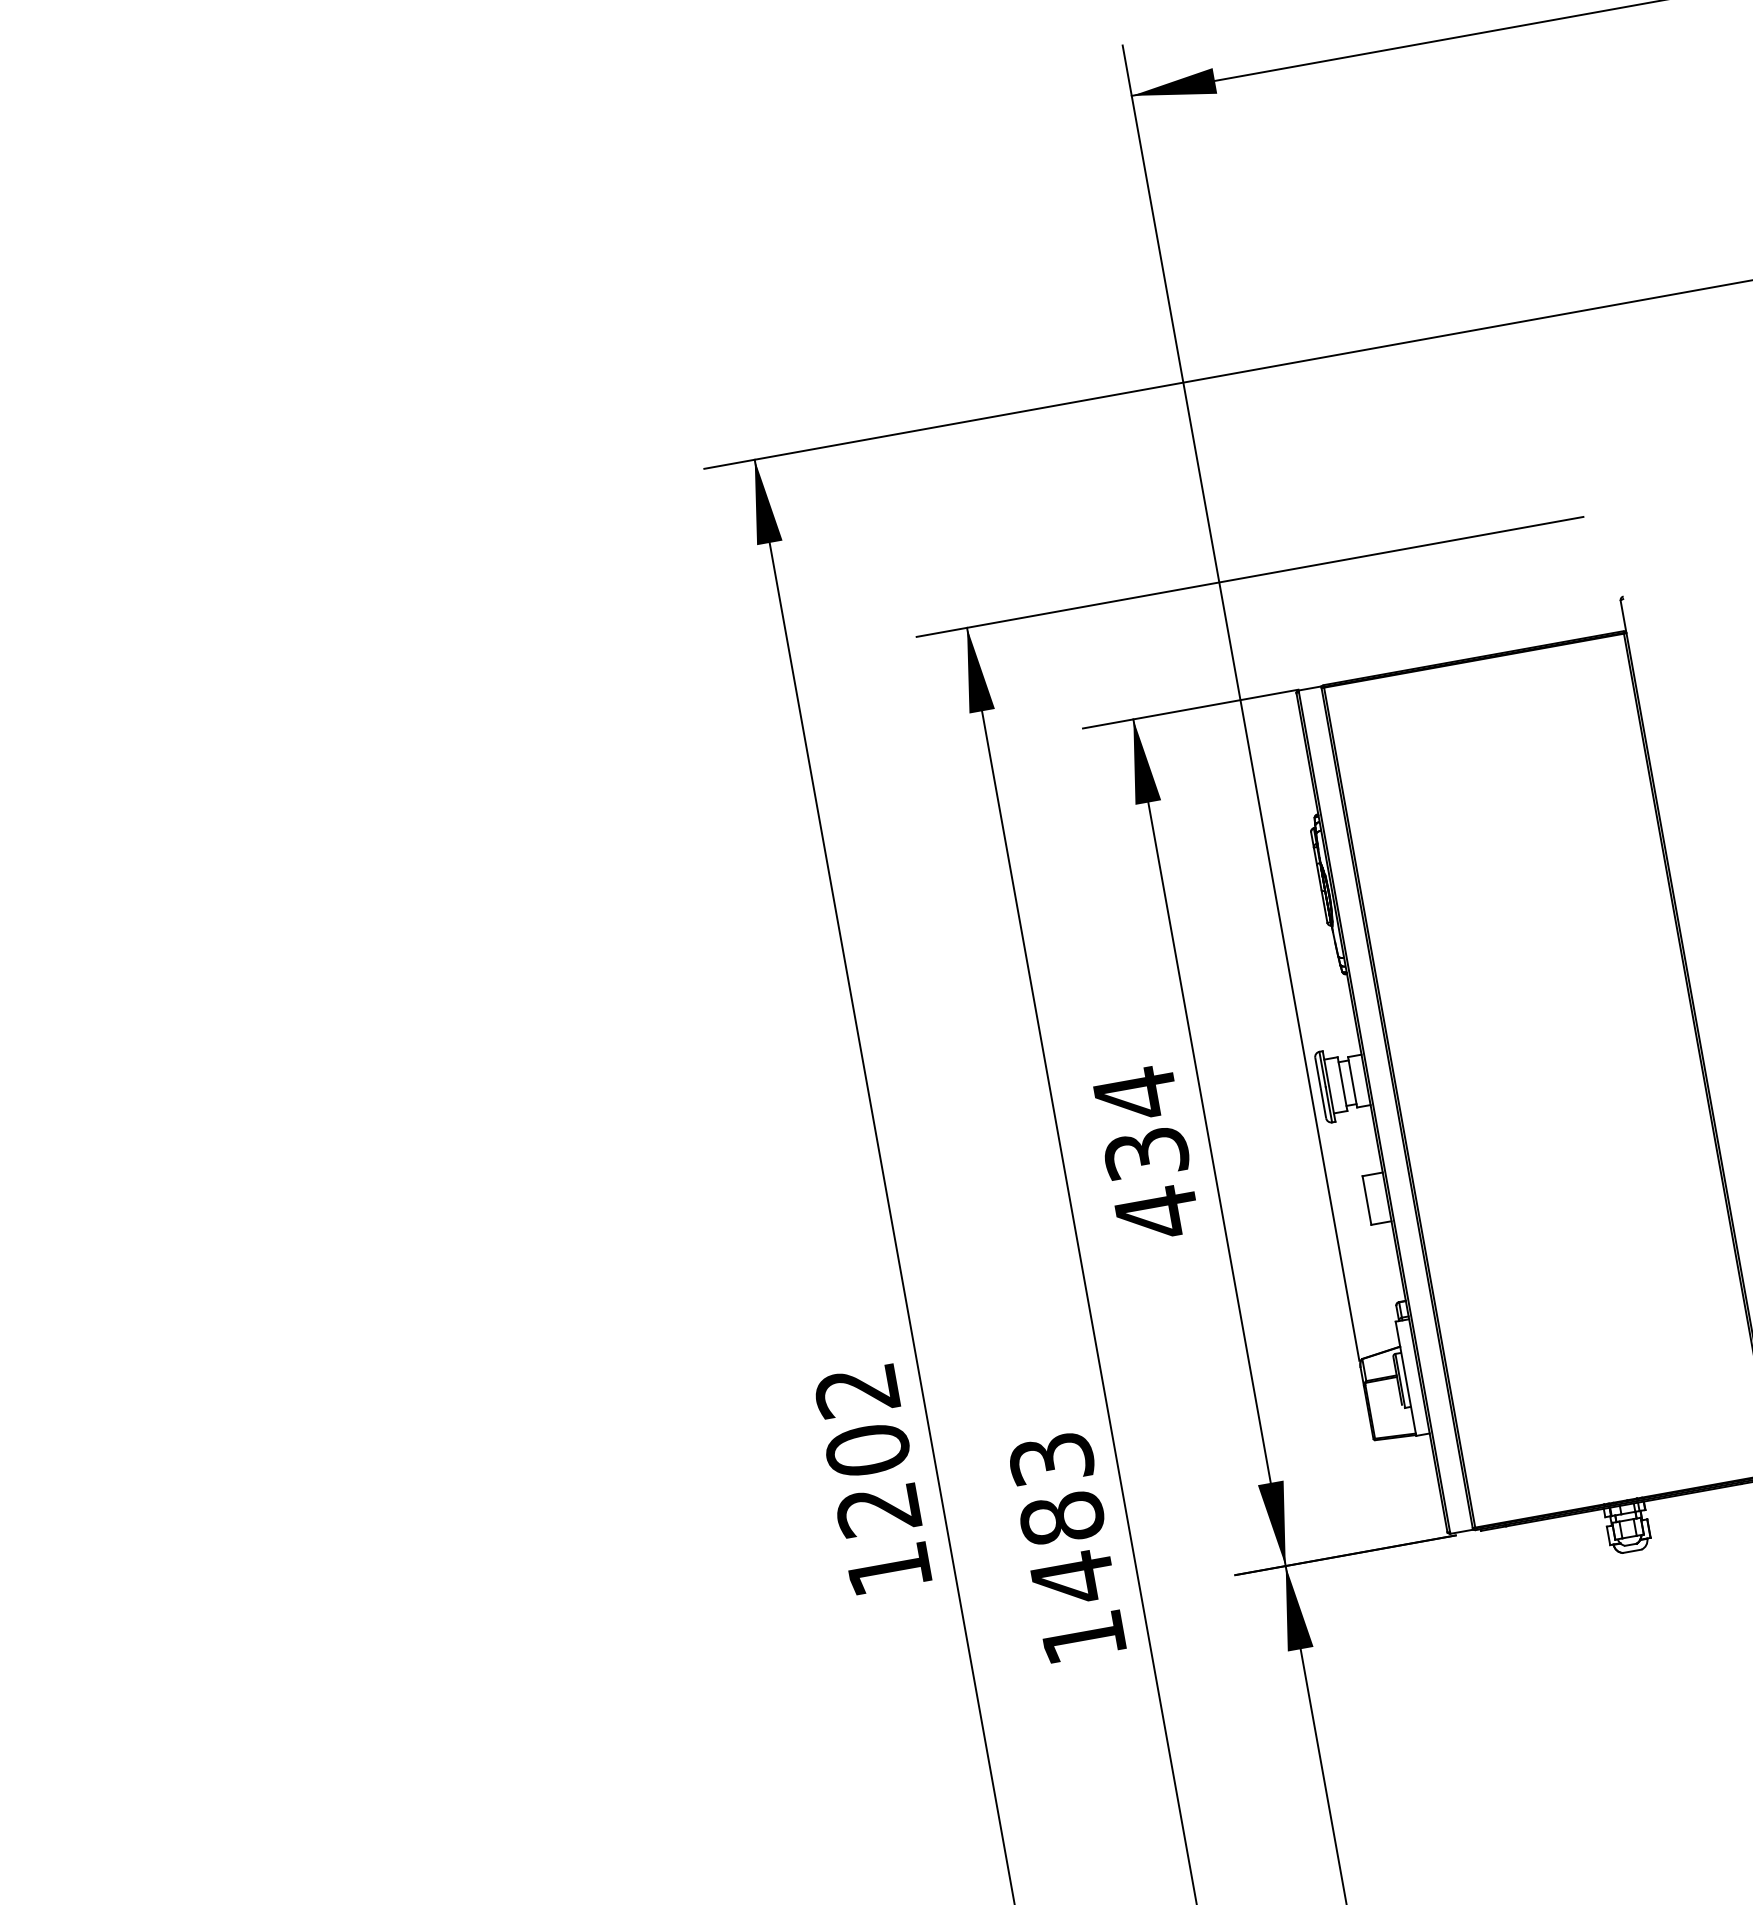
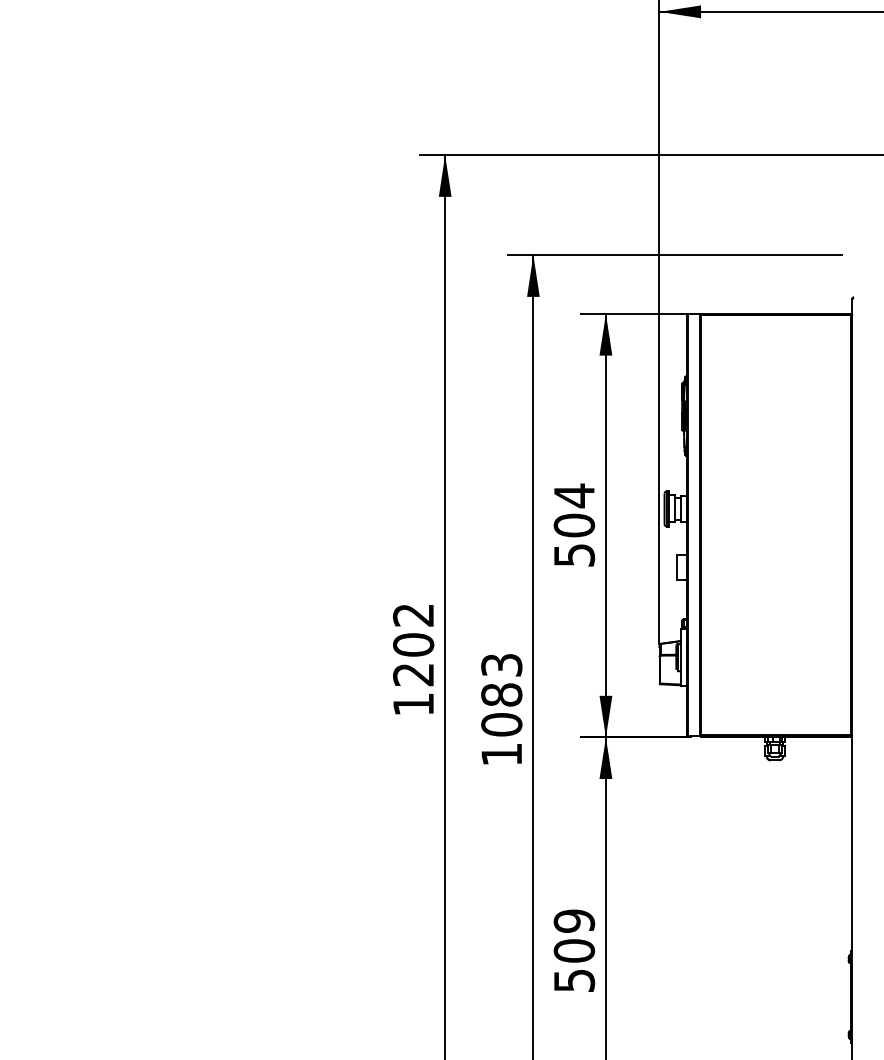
text: (1152, 1183) -> (574, 540), 434 -> 504
text: (1072, 1577) -> (501, 724), 1483 -> 1083

